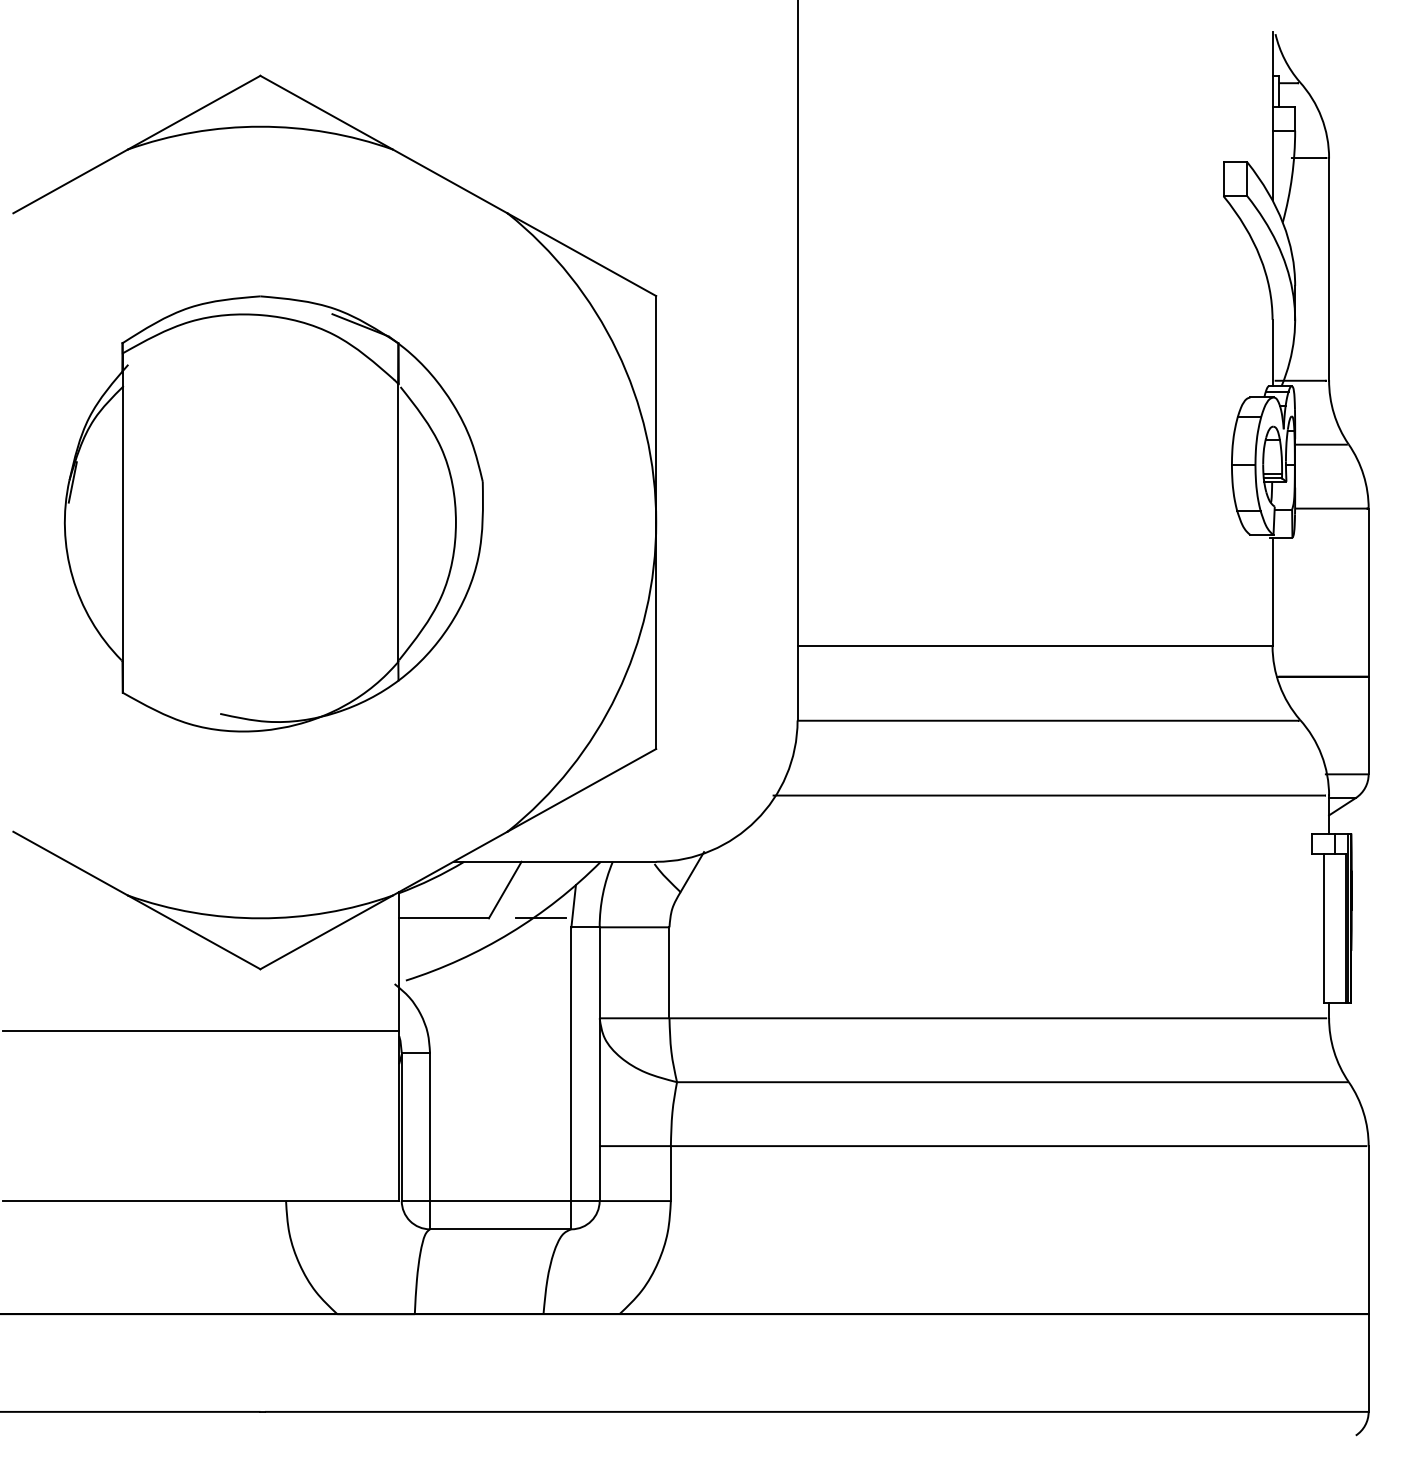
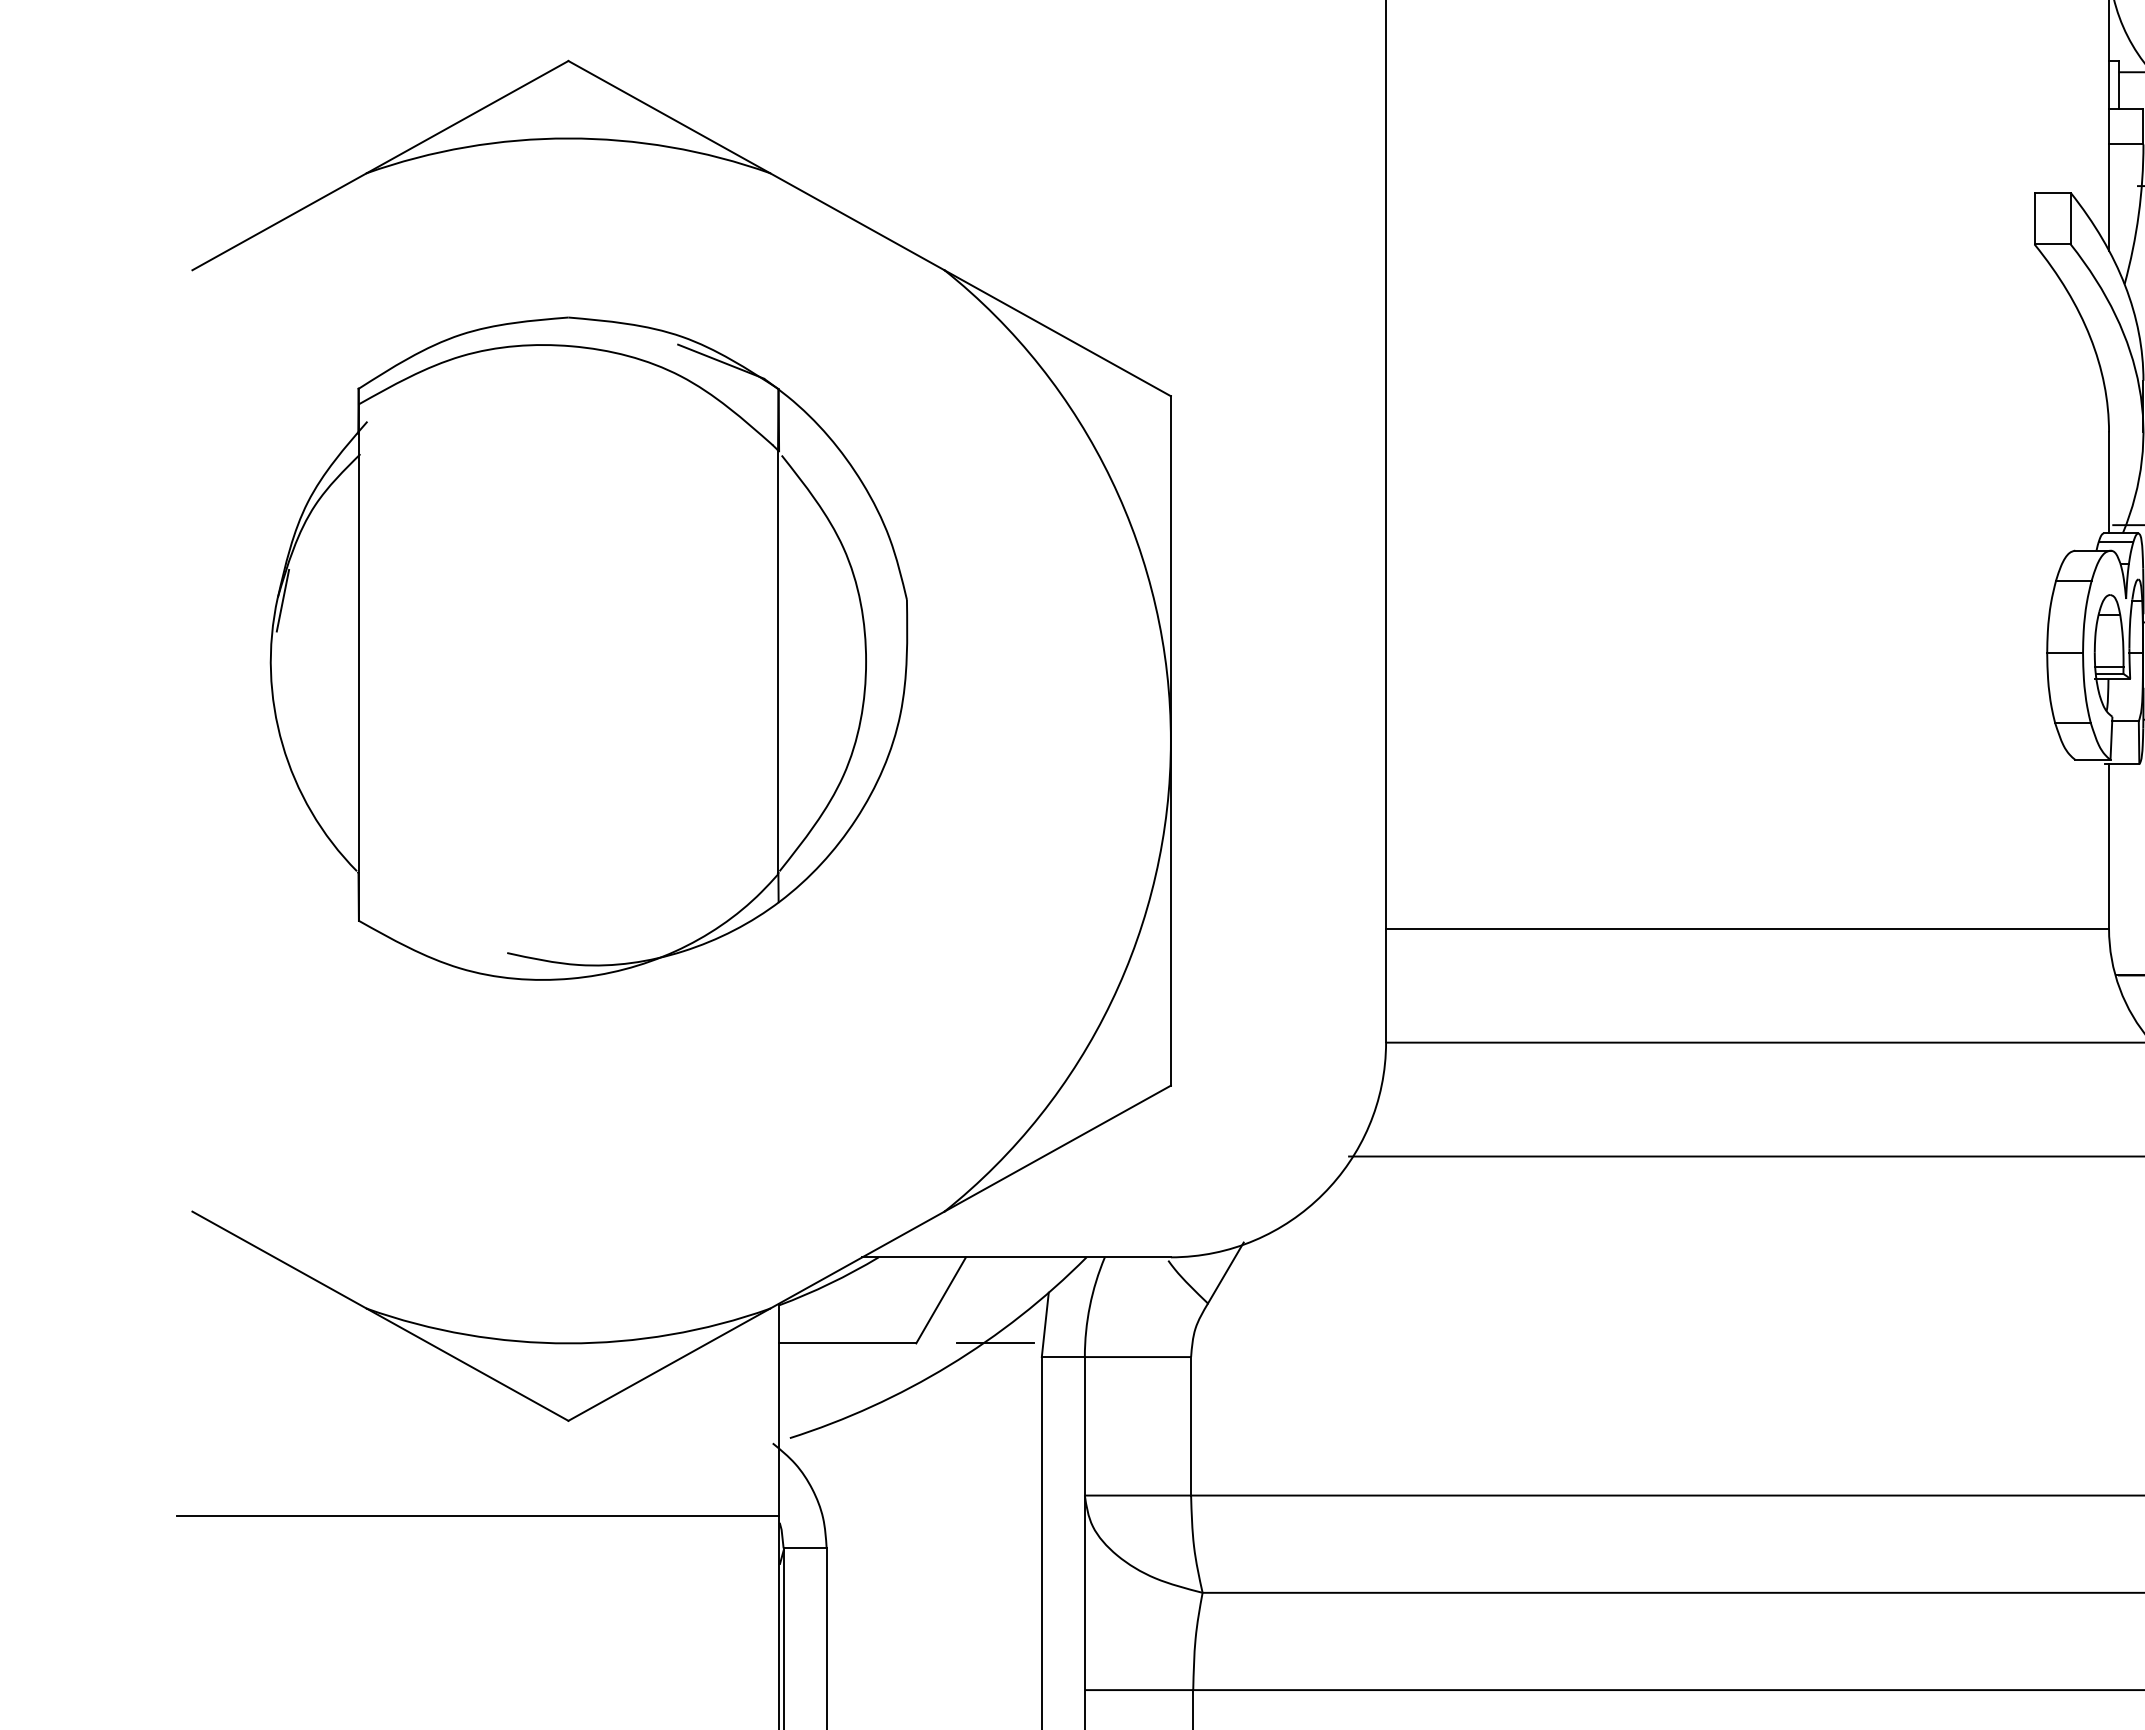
part: (273, 513) -> (588, 648), moved

